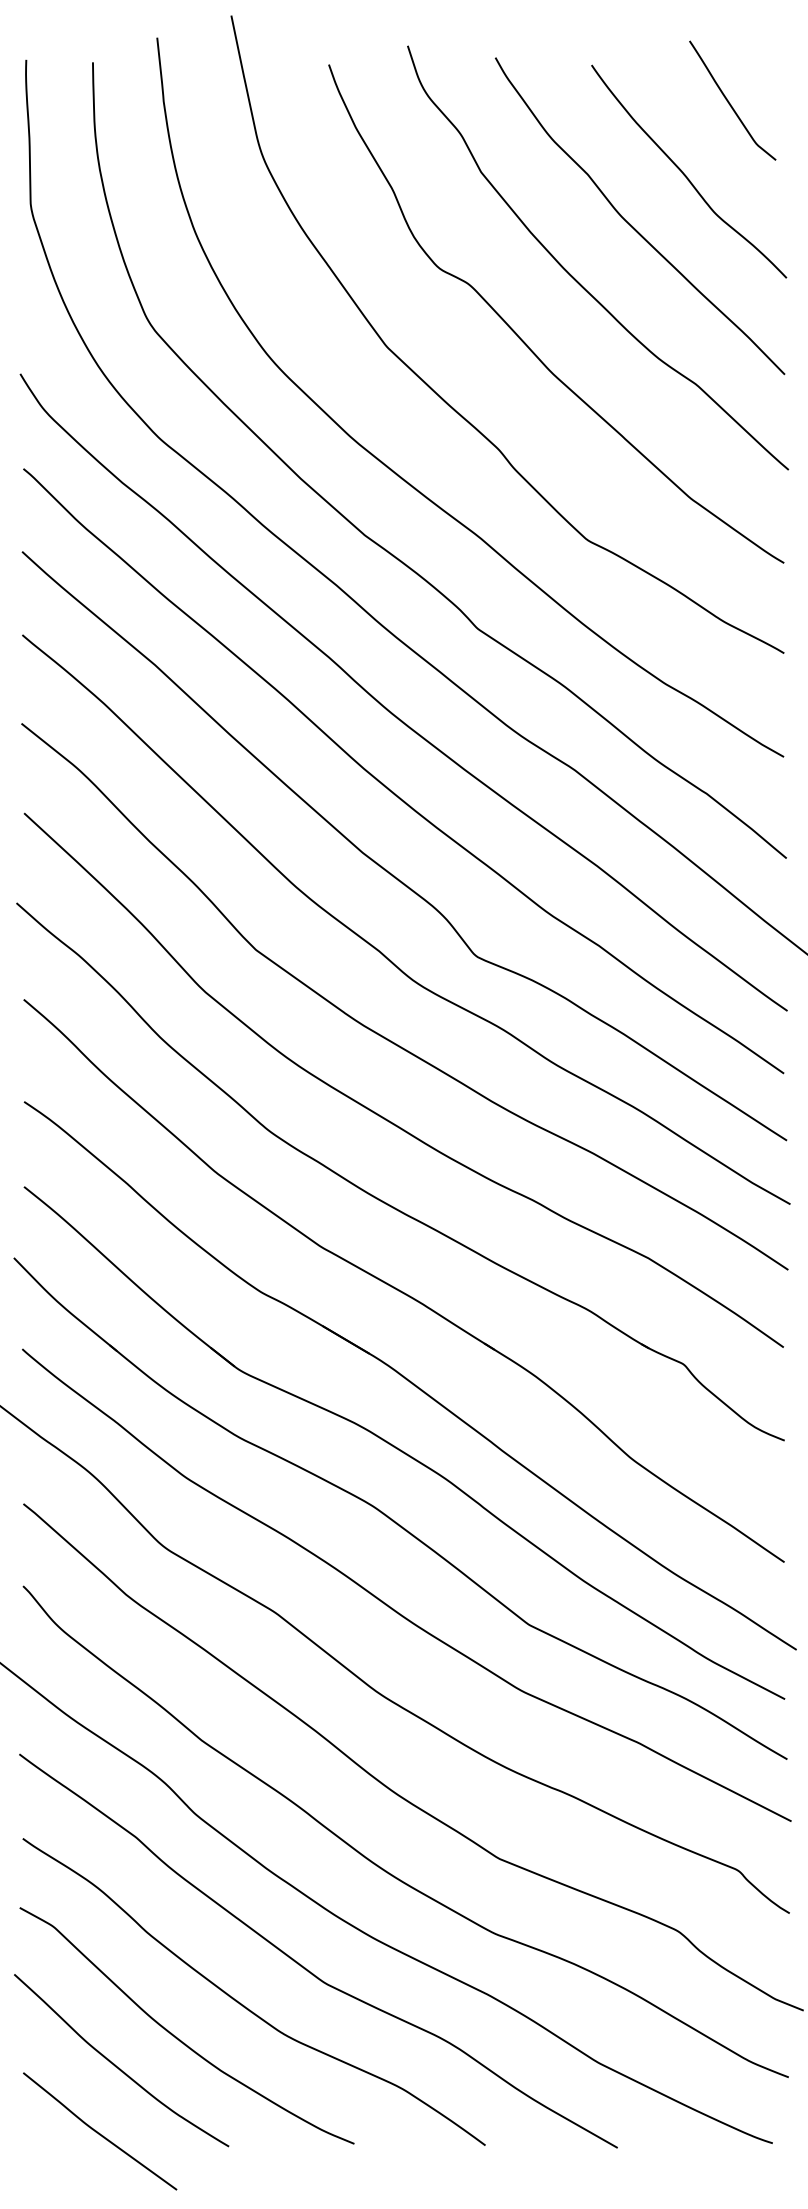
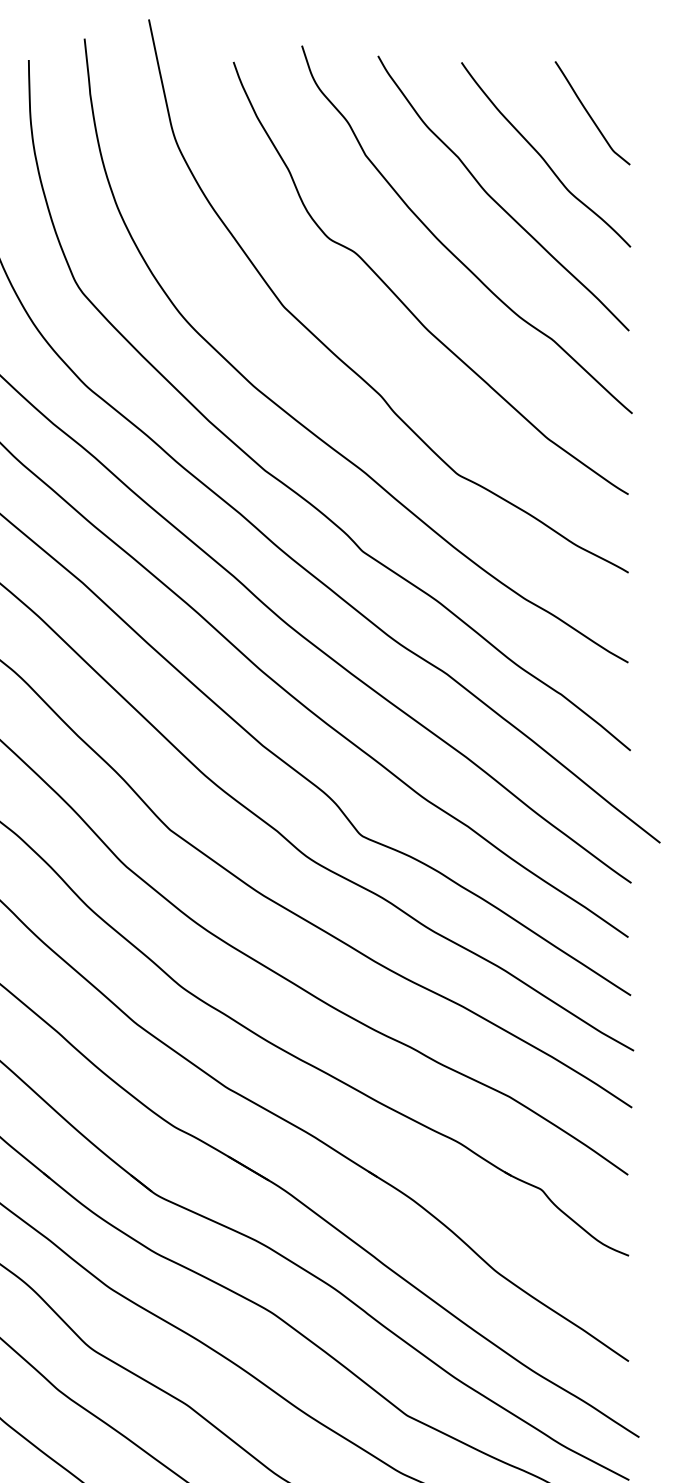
curve: (729, 101) -> (589, 113), moved

